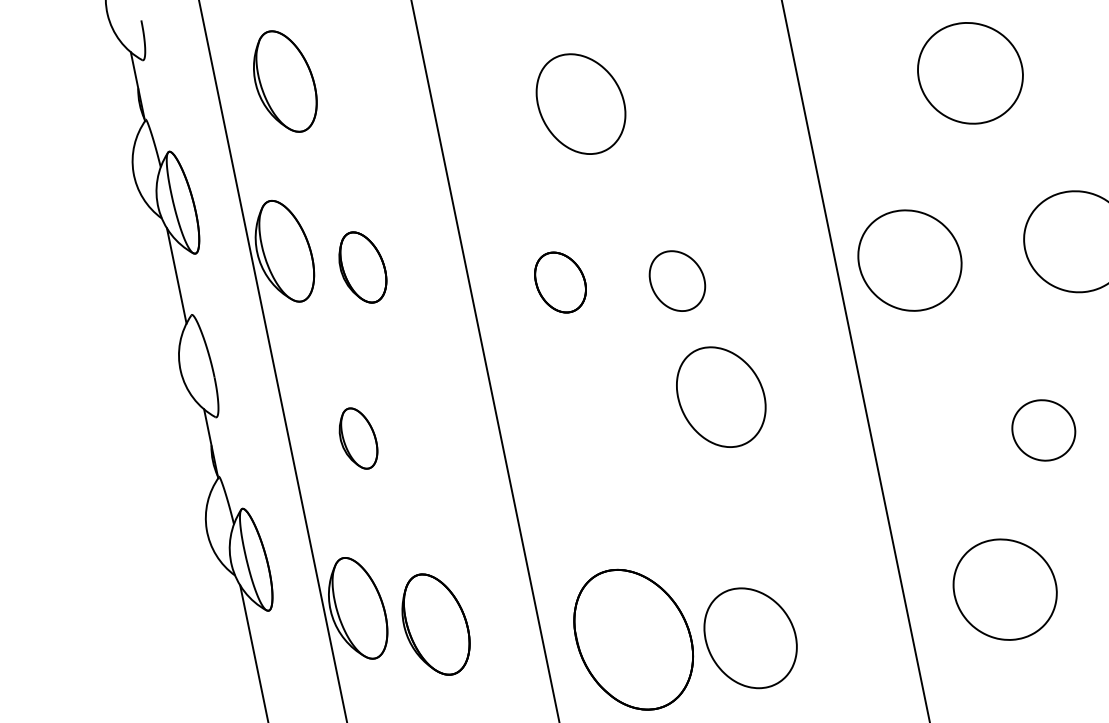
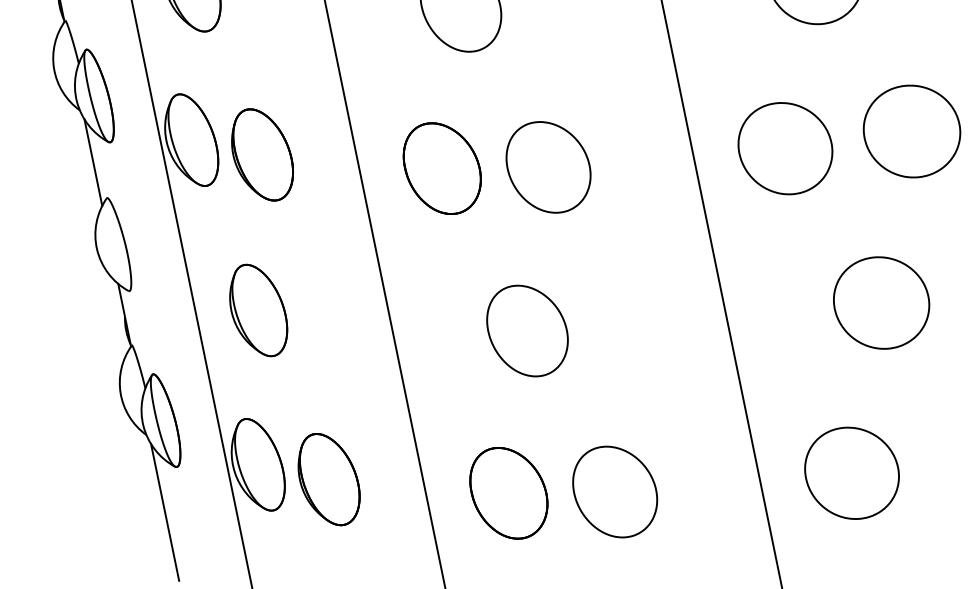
part: (909, 260) -> (785, 148), moved
part: (362, 267) -> (262, 154), size x1.43
part: (677, 280) -> (548, 166), size x1.67
part: (560, 282) -> (442, 168), size x1.67
part: (721, 396) -> (527, 330), moved
part: (1043, 430) -> (881, 303), size x1.67
part: (358, 438) -> (258, 310), size x1.67
part: (1004, 589) -> (851, 473), moved
part: (633, 639) -> (508, 493), size x0.71

